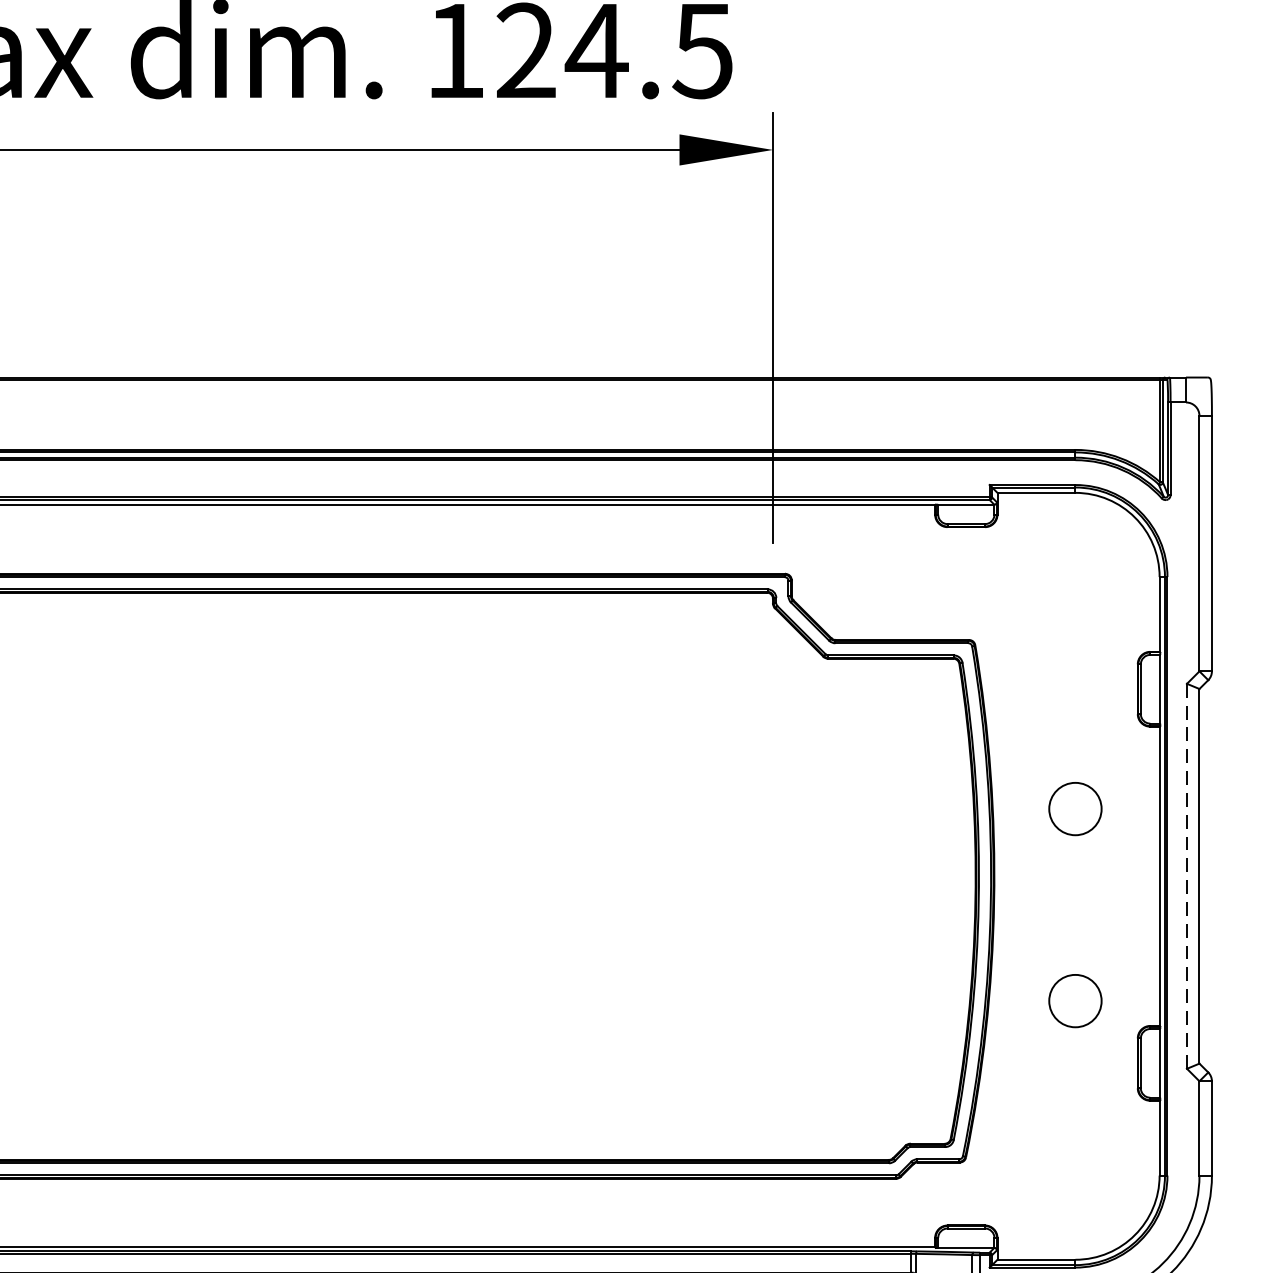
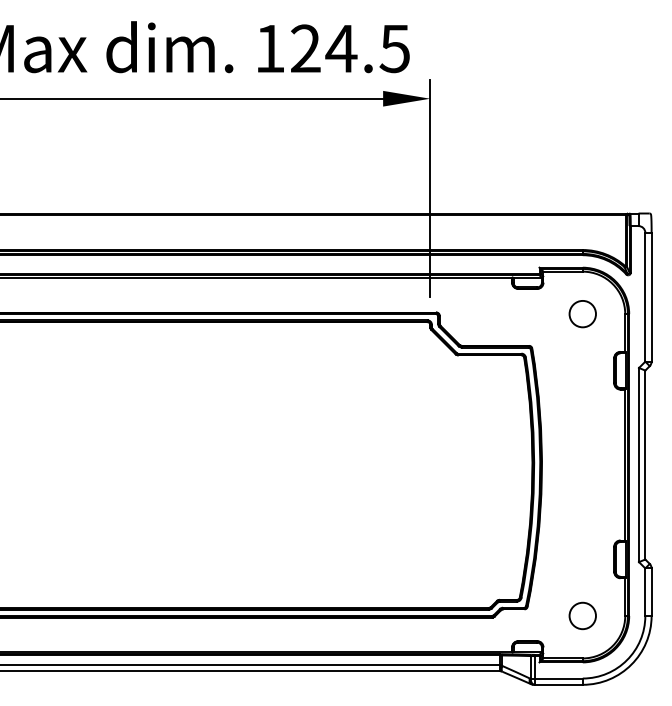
circle: (1074, 809) -> (582, 314), moved
line: (1187, 877) -> (639, 465), dashed -> solid
circle: (1074, 1000) -> (582, 615), moved

